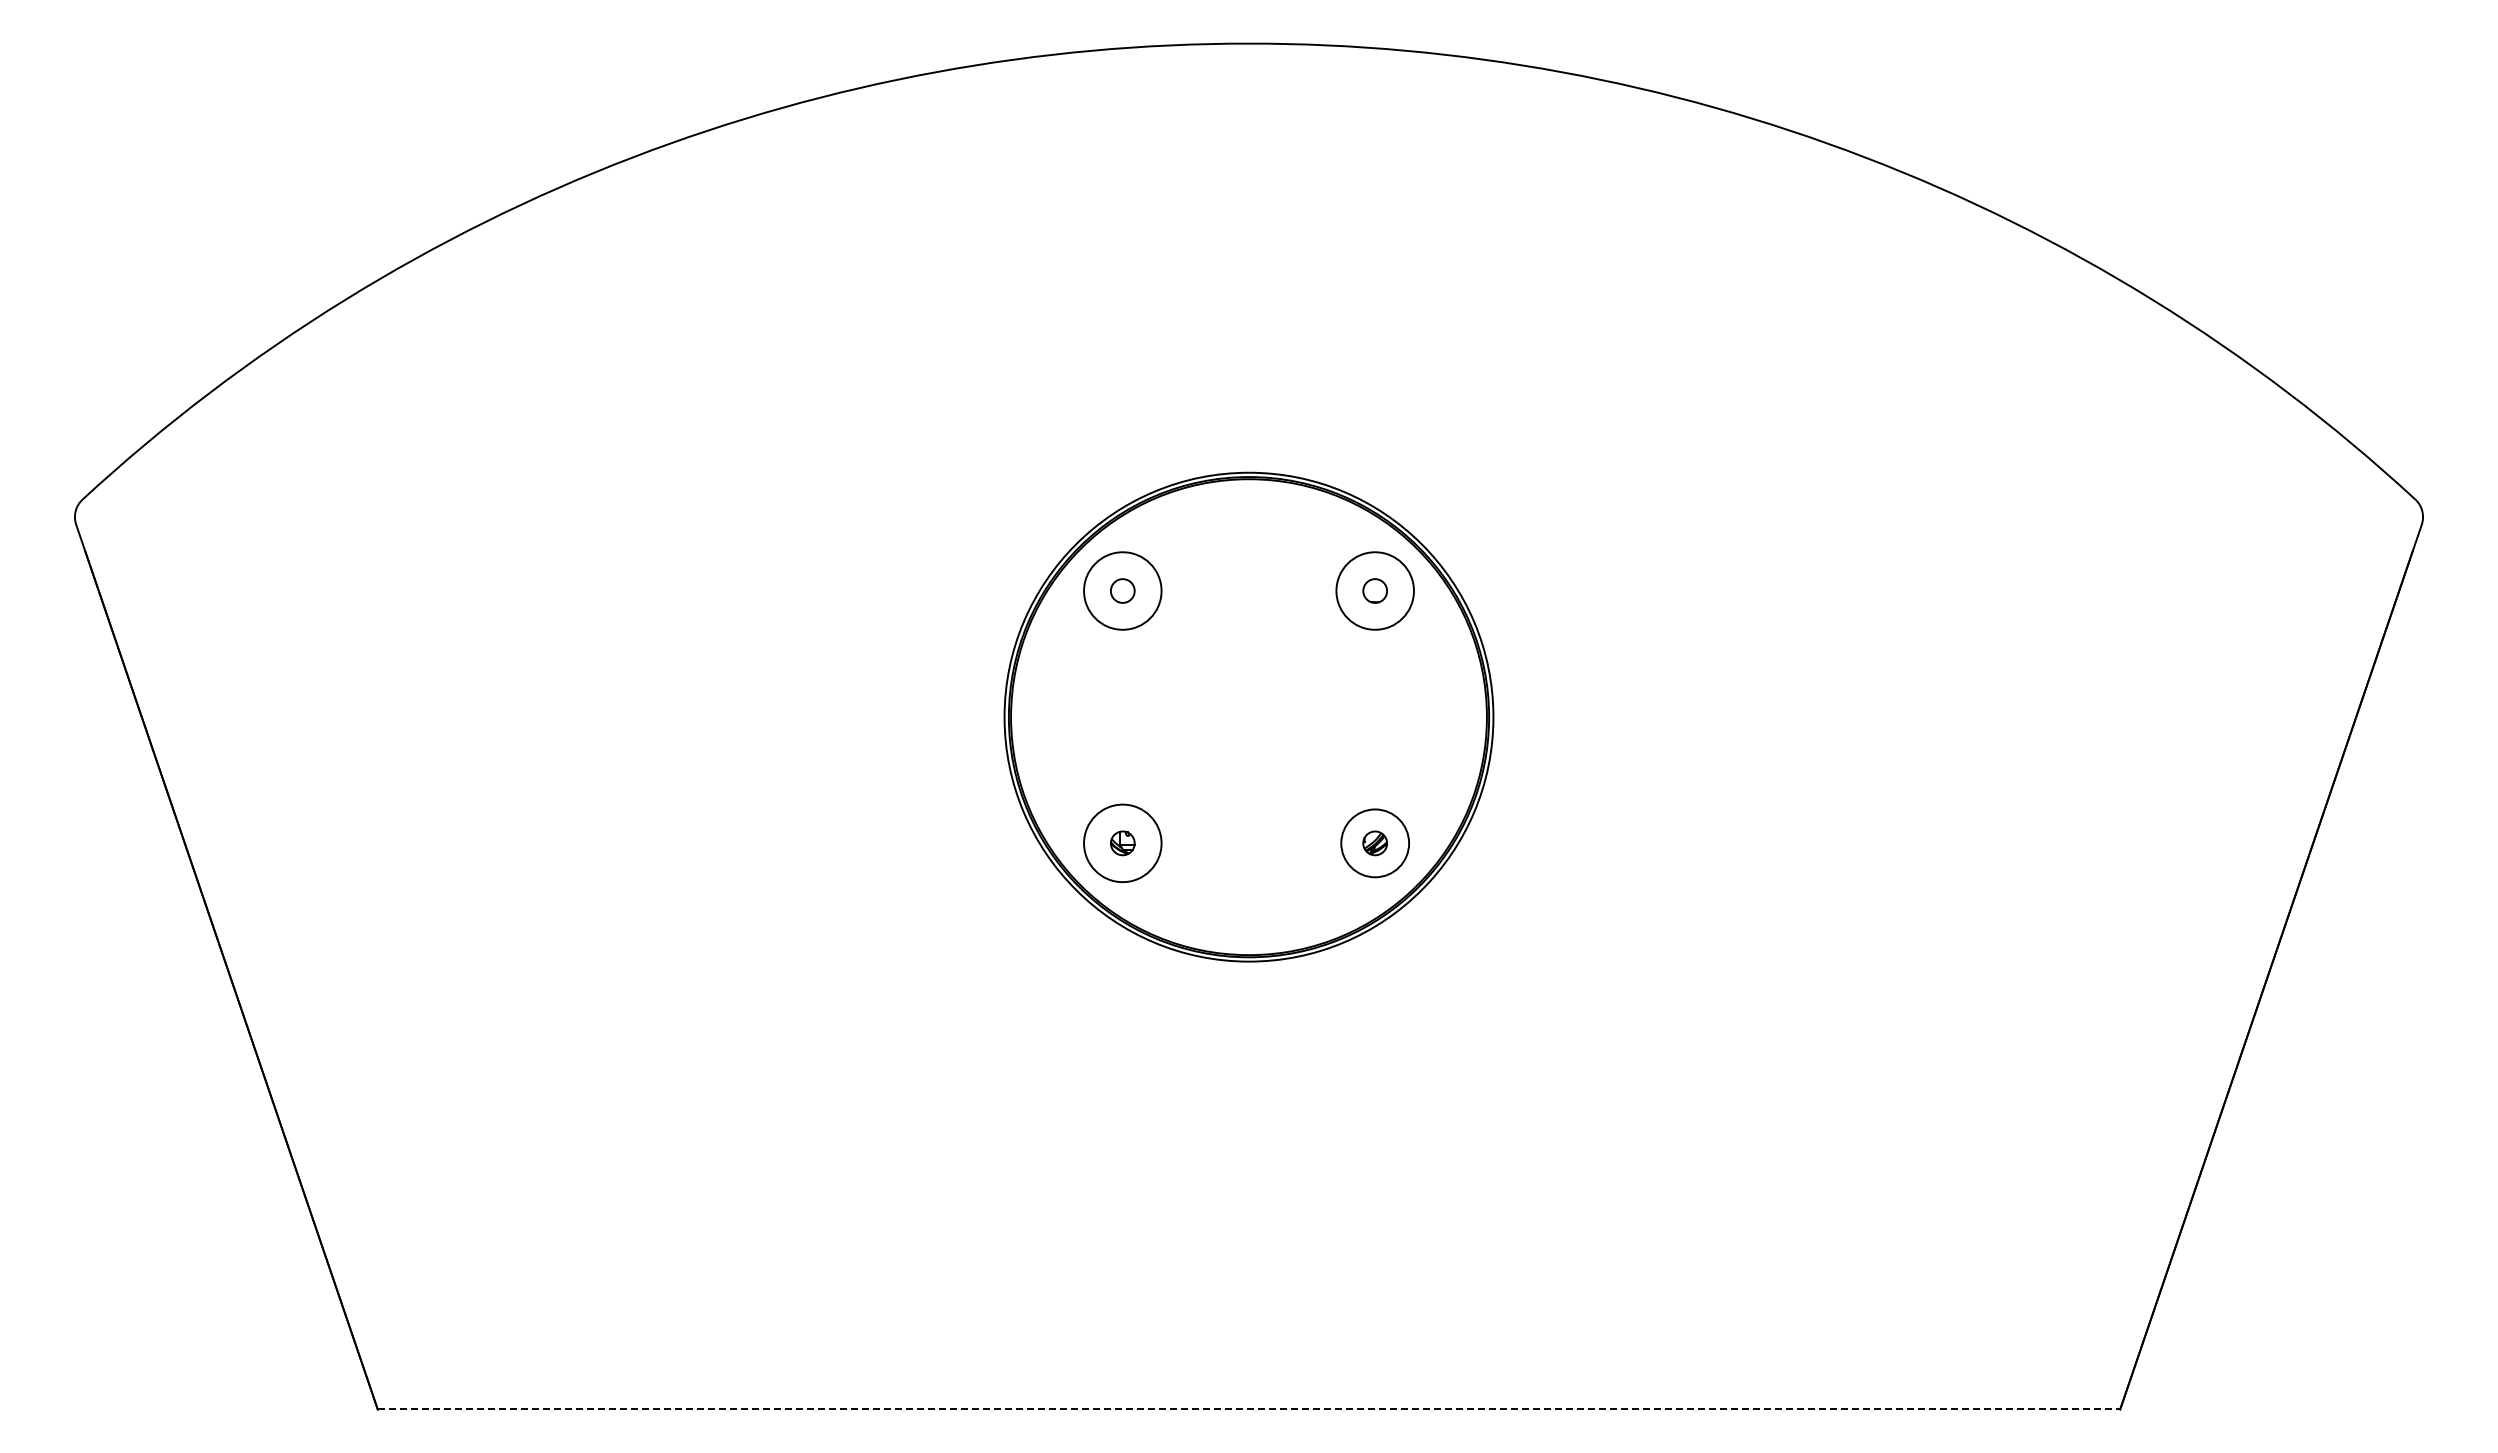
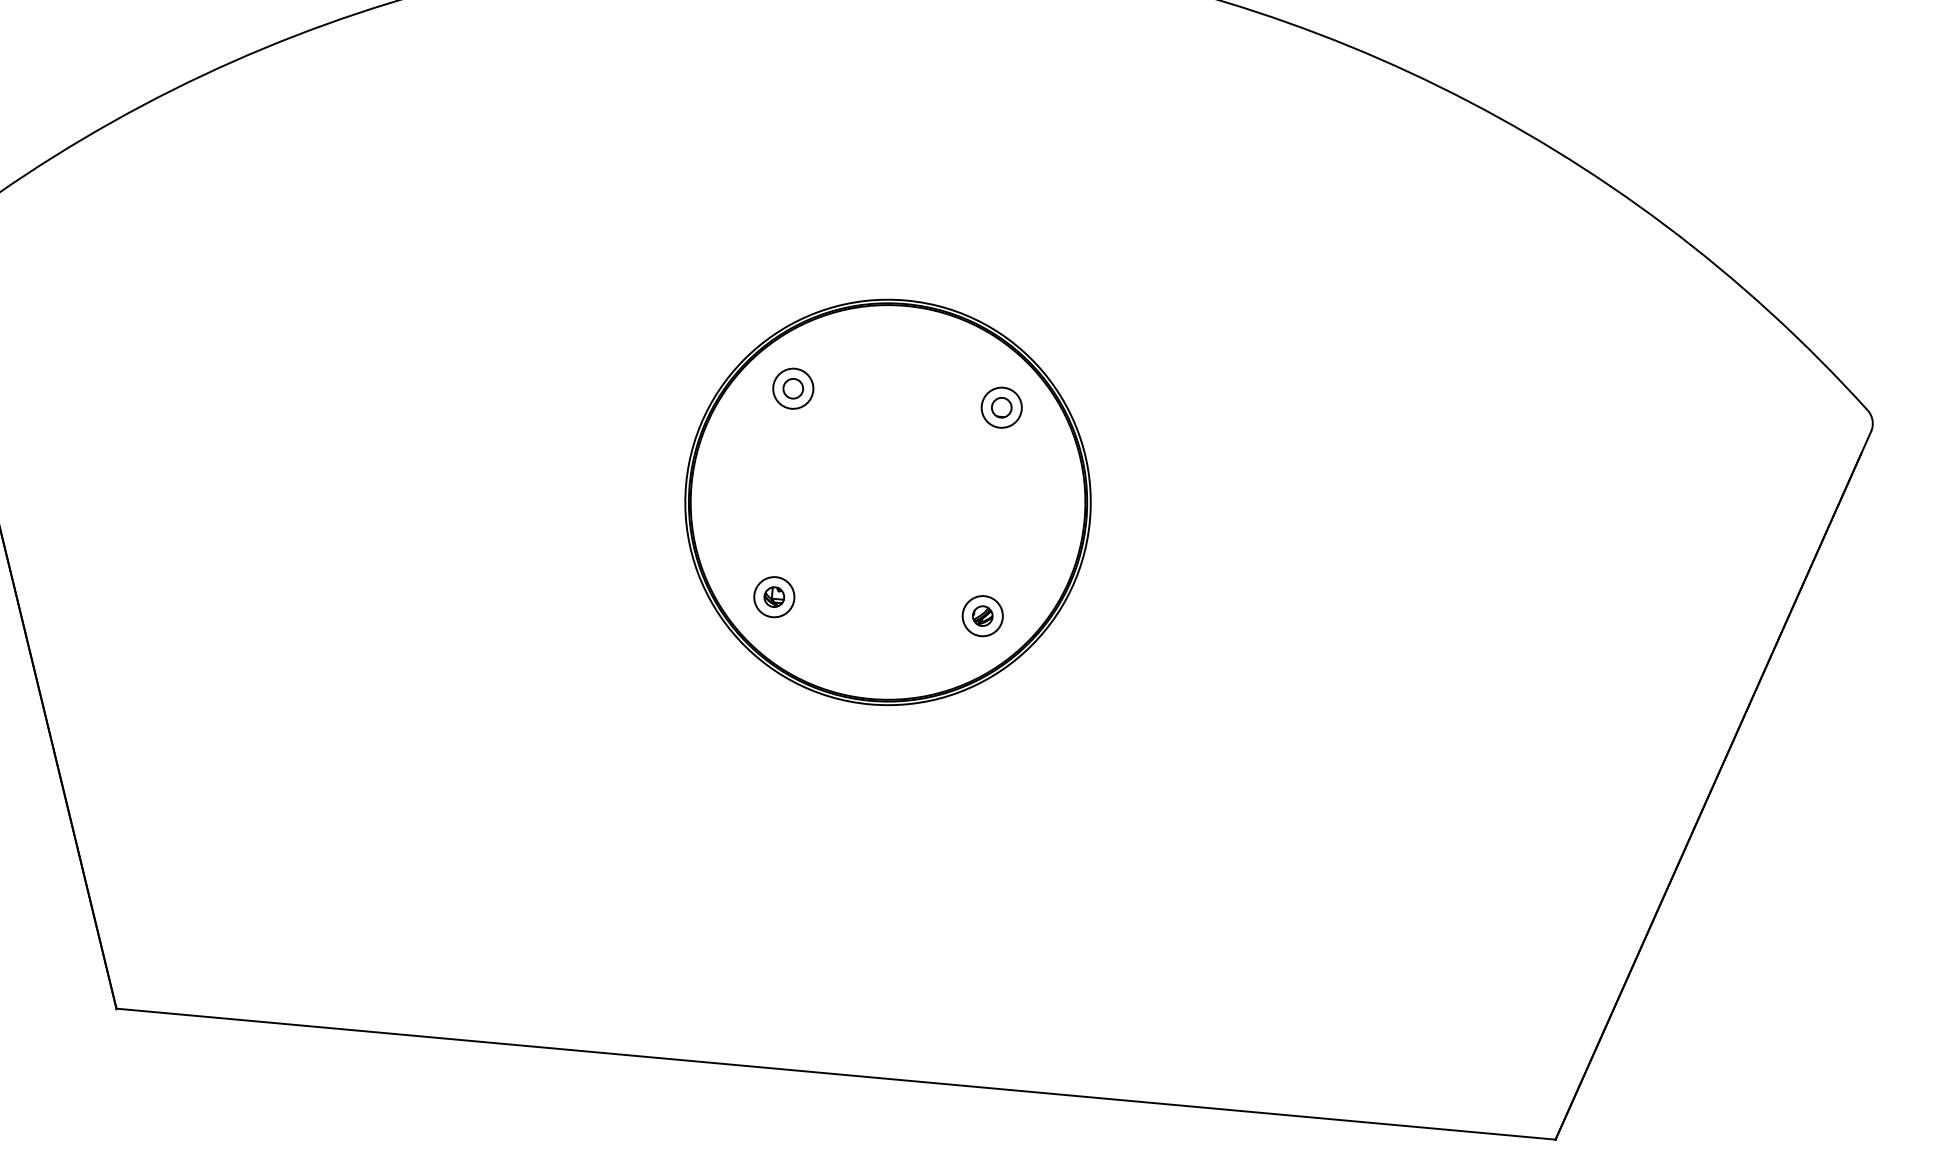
circle: (1122, 590) -> (793, 388), size x0.62
circle: (1374, 590) -> (1001, 407), size x0.62
circle: (1122, 843) -> (774, 597), size x0.62
circle: (1374, 843) -> (982, 616), size x0.71
line: (1249, 1409) -> (836, 1074), dashed -> solid

